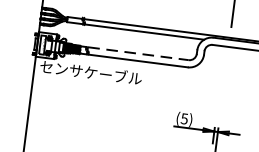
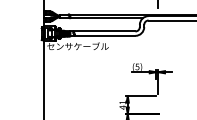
line: (137, 53) -> (104, 31), dashed -> solid

